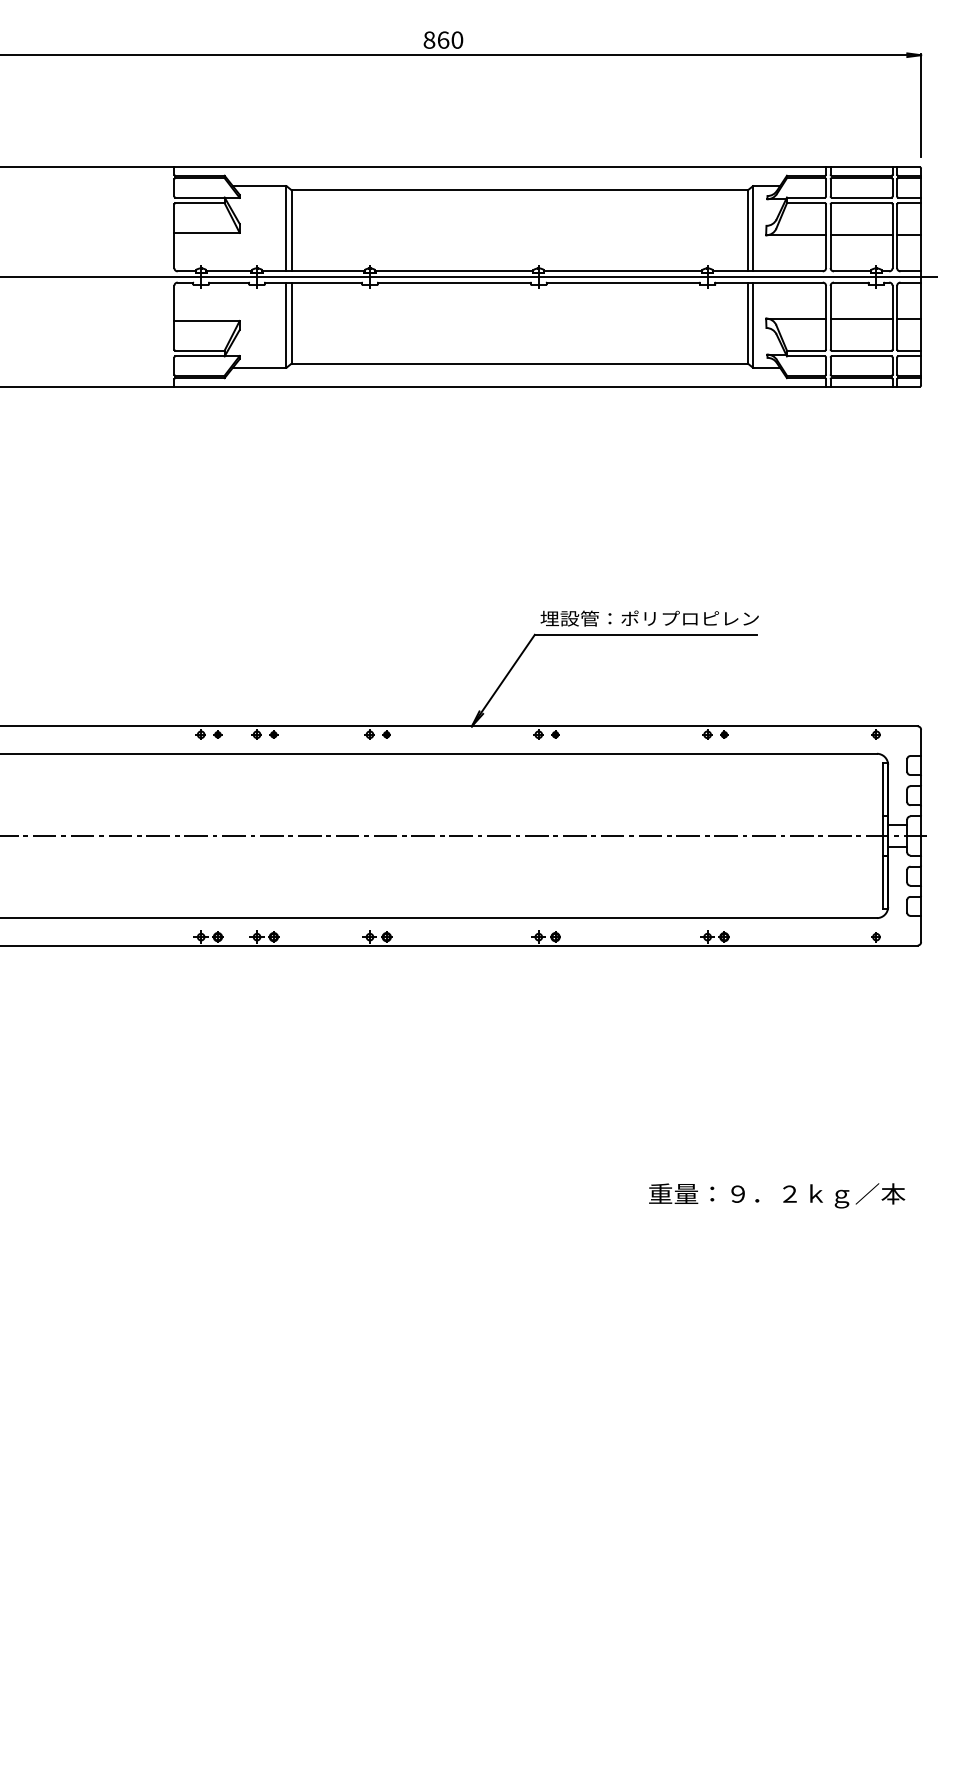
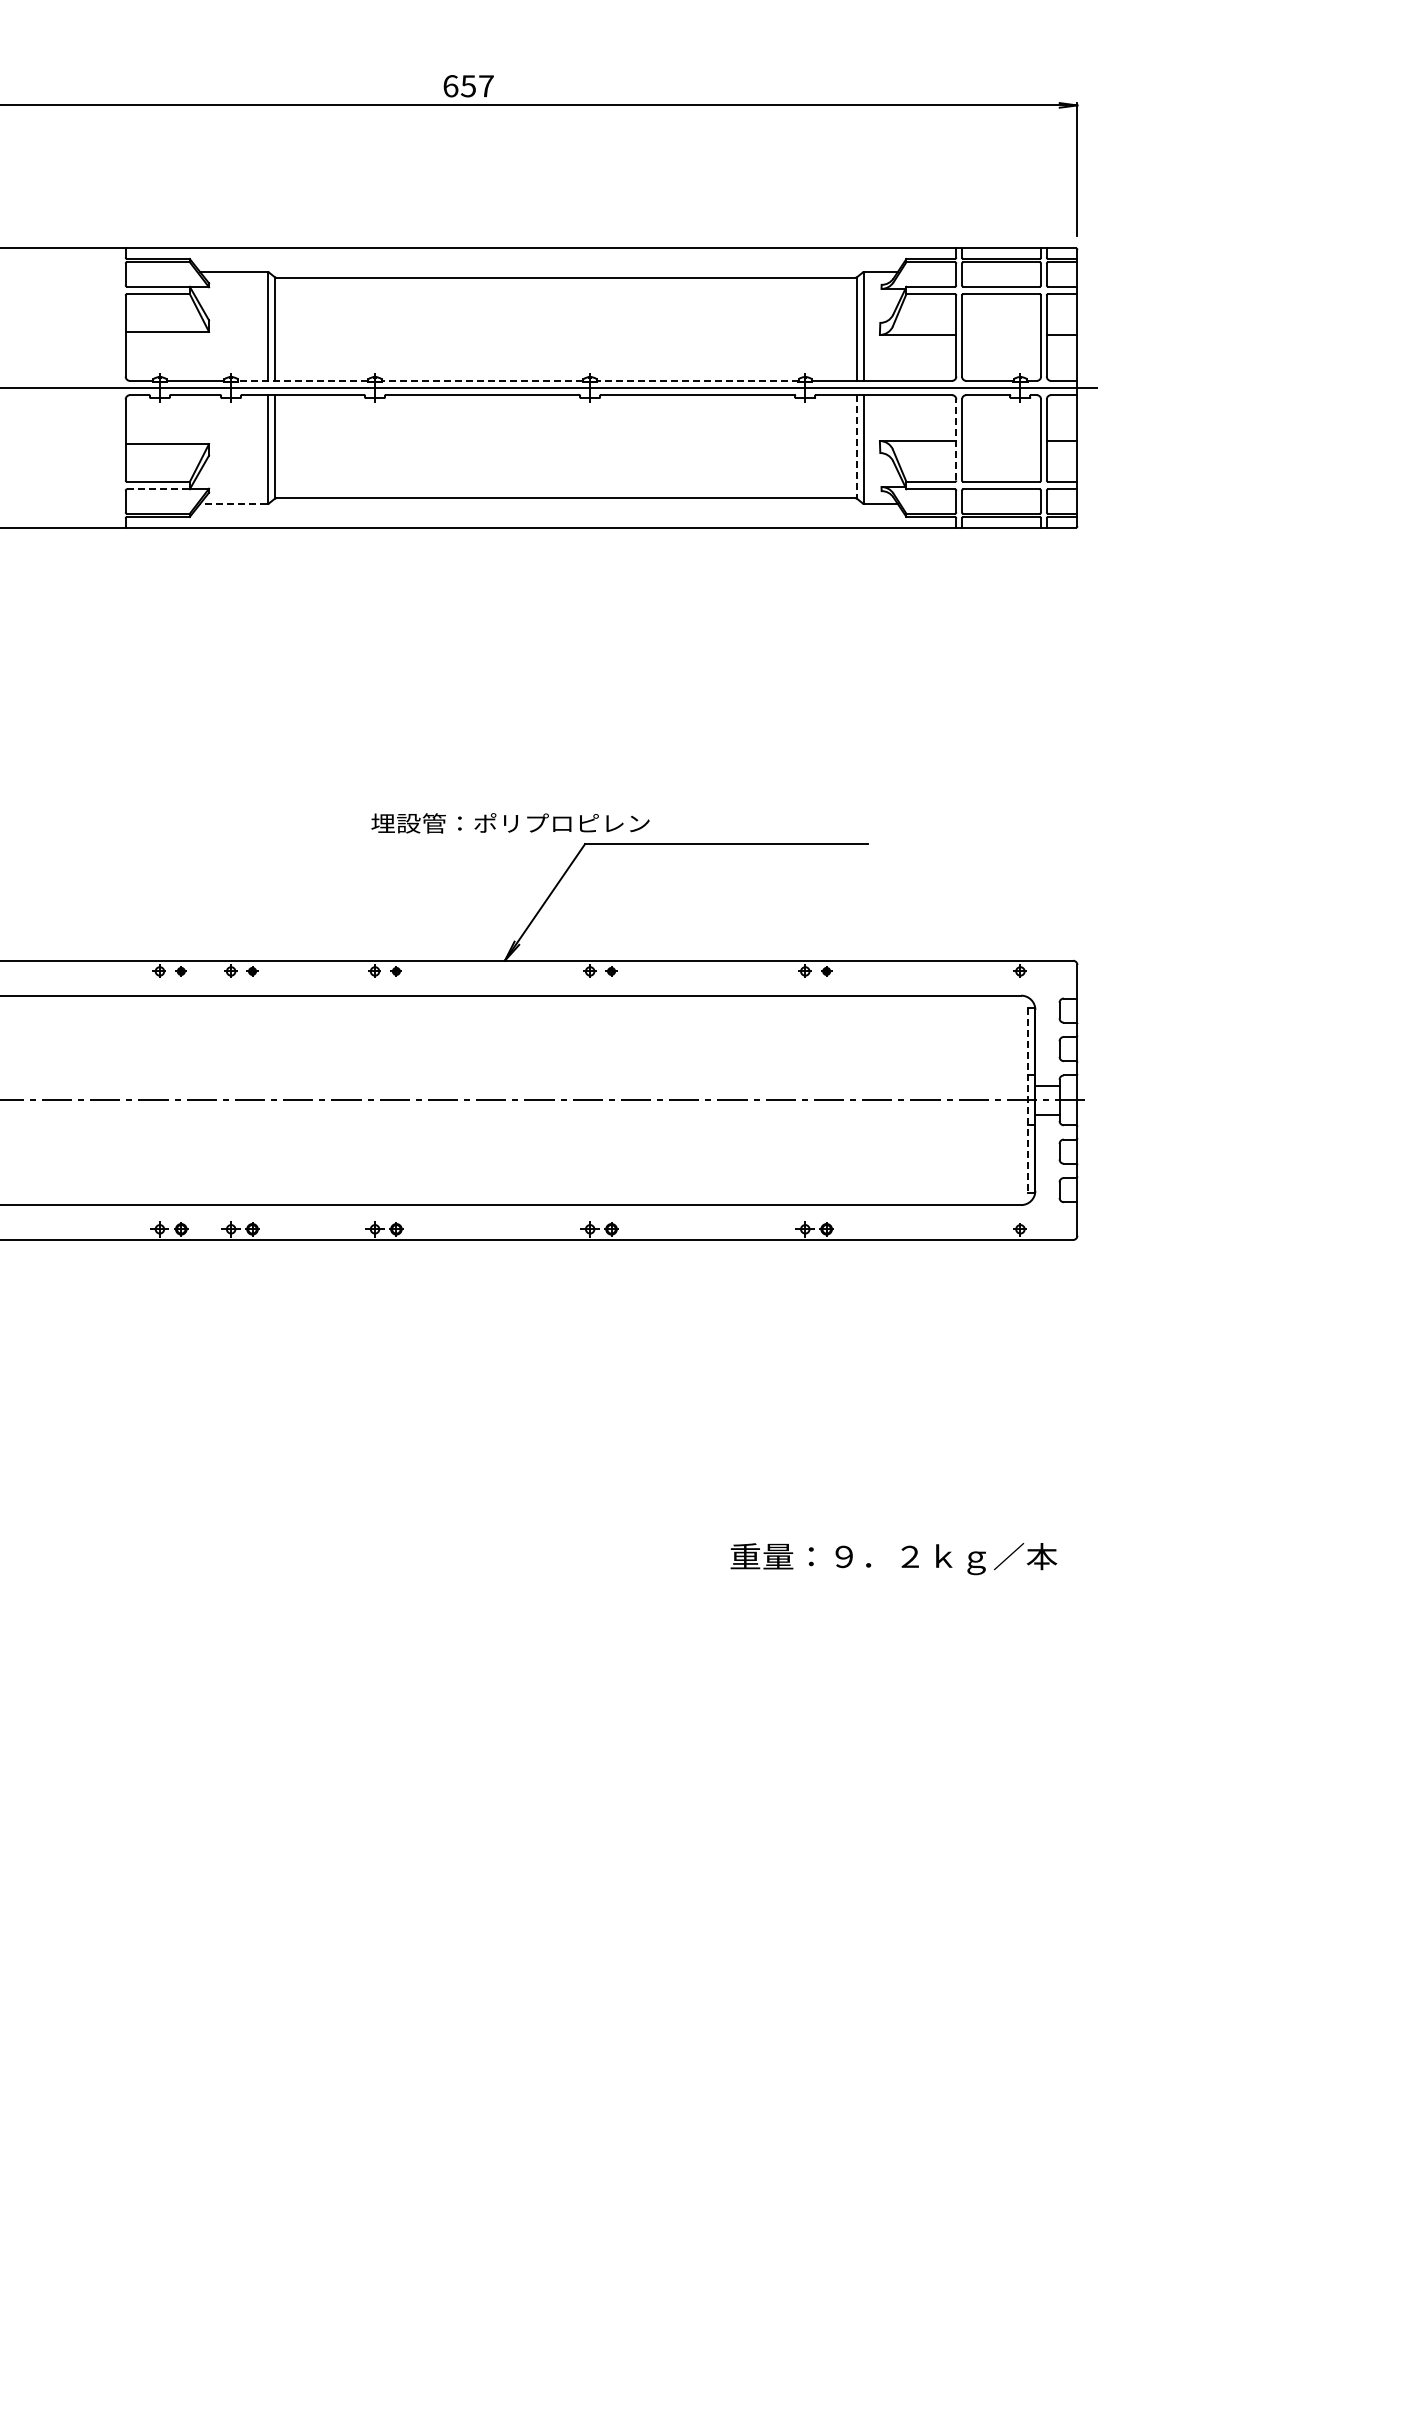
text: (443, 40) -> (468, 86), 860 -> 657
line: (861, 234) -> (1001, 334), removed
line: (313, 271) -> (302, 380), solid -> dashed
line: (454, 271) -> (482, 380), solid -> dashed
line: (623, 271) -> (697, 380), solid -> dashed
line: (826, 317) -> (956, 439), solid -> dashed
line: (861, 318) -> (1001, 441), removed
line: (747, 322) -> (856, 446), solid -> dashed
line: (200, 356) -> (158, 489), solid -> dashed
line: (258, 368) -> (233, 504), solid -> dashed
text: (649, 618) -> (510, 823), moved
line: (882, 836) -> (1028, 1100), solid -> dashed

